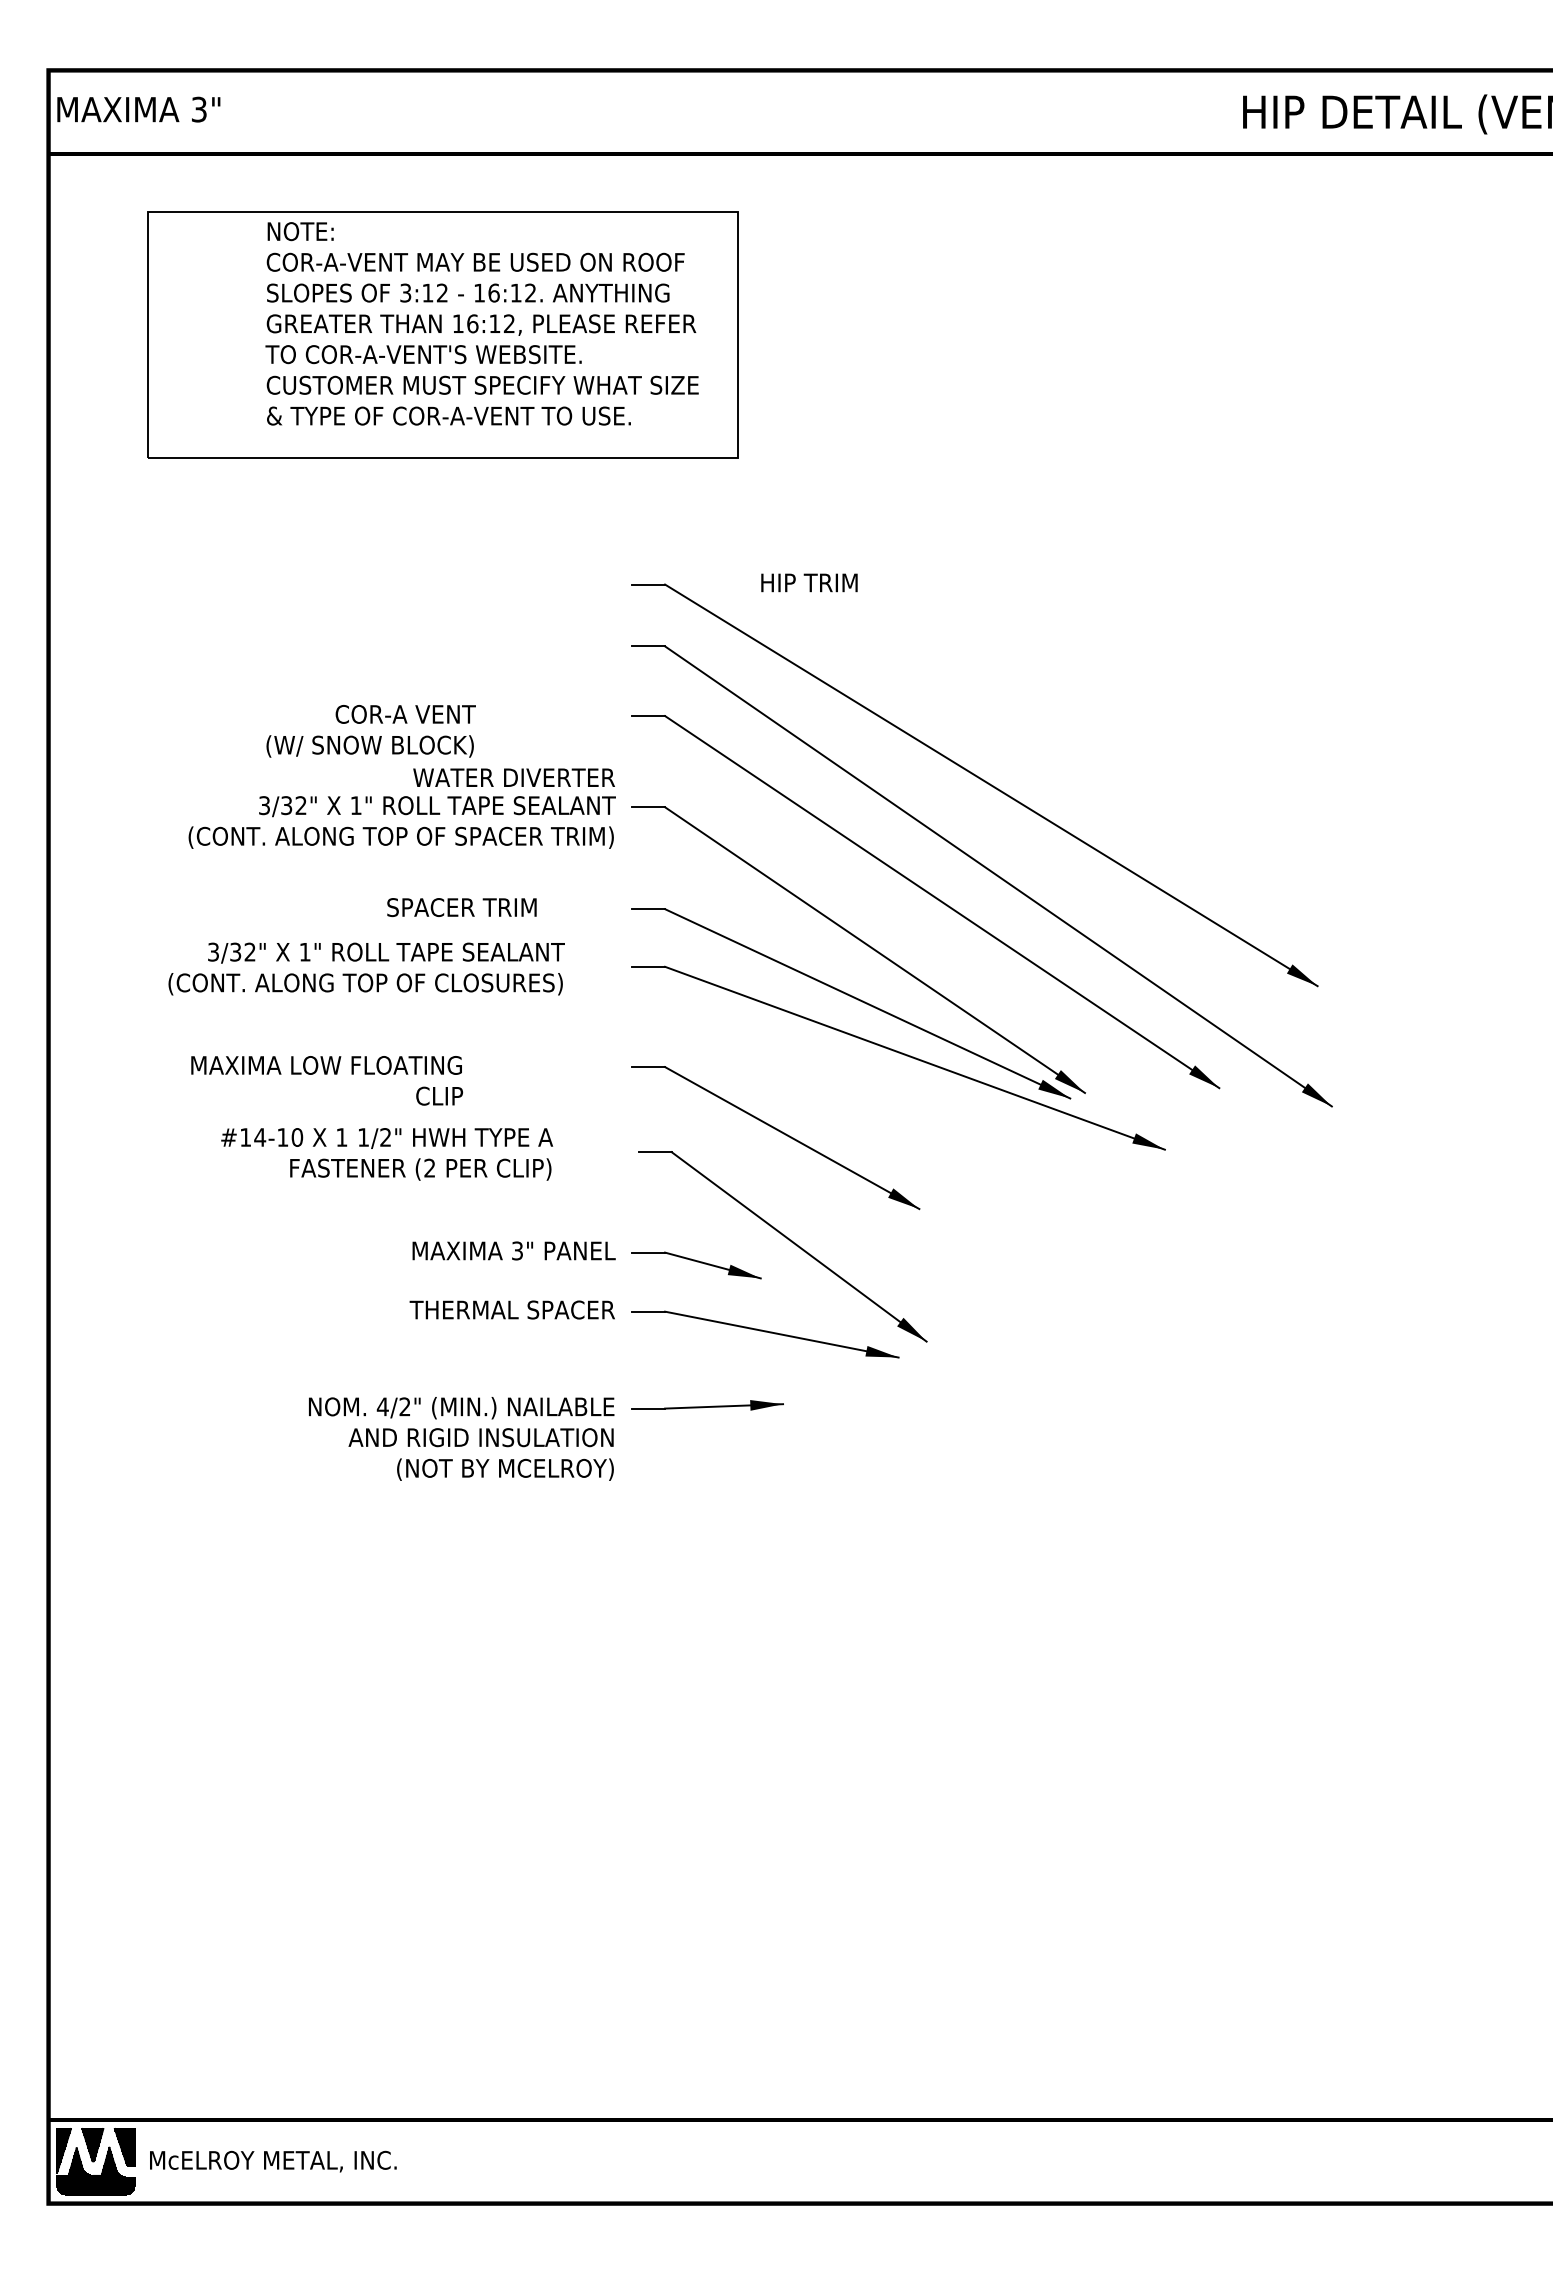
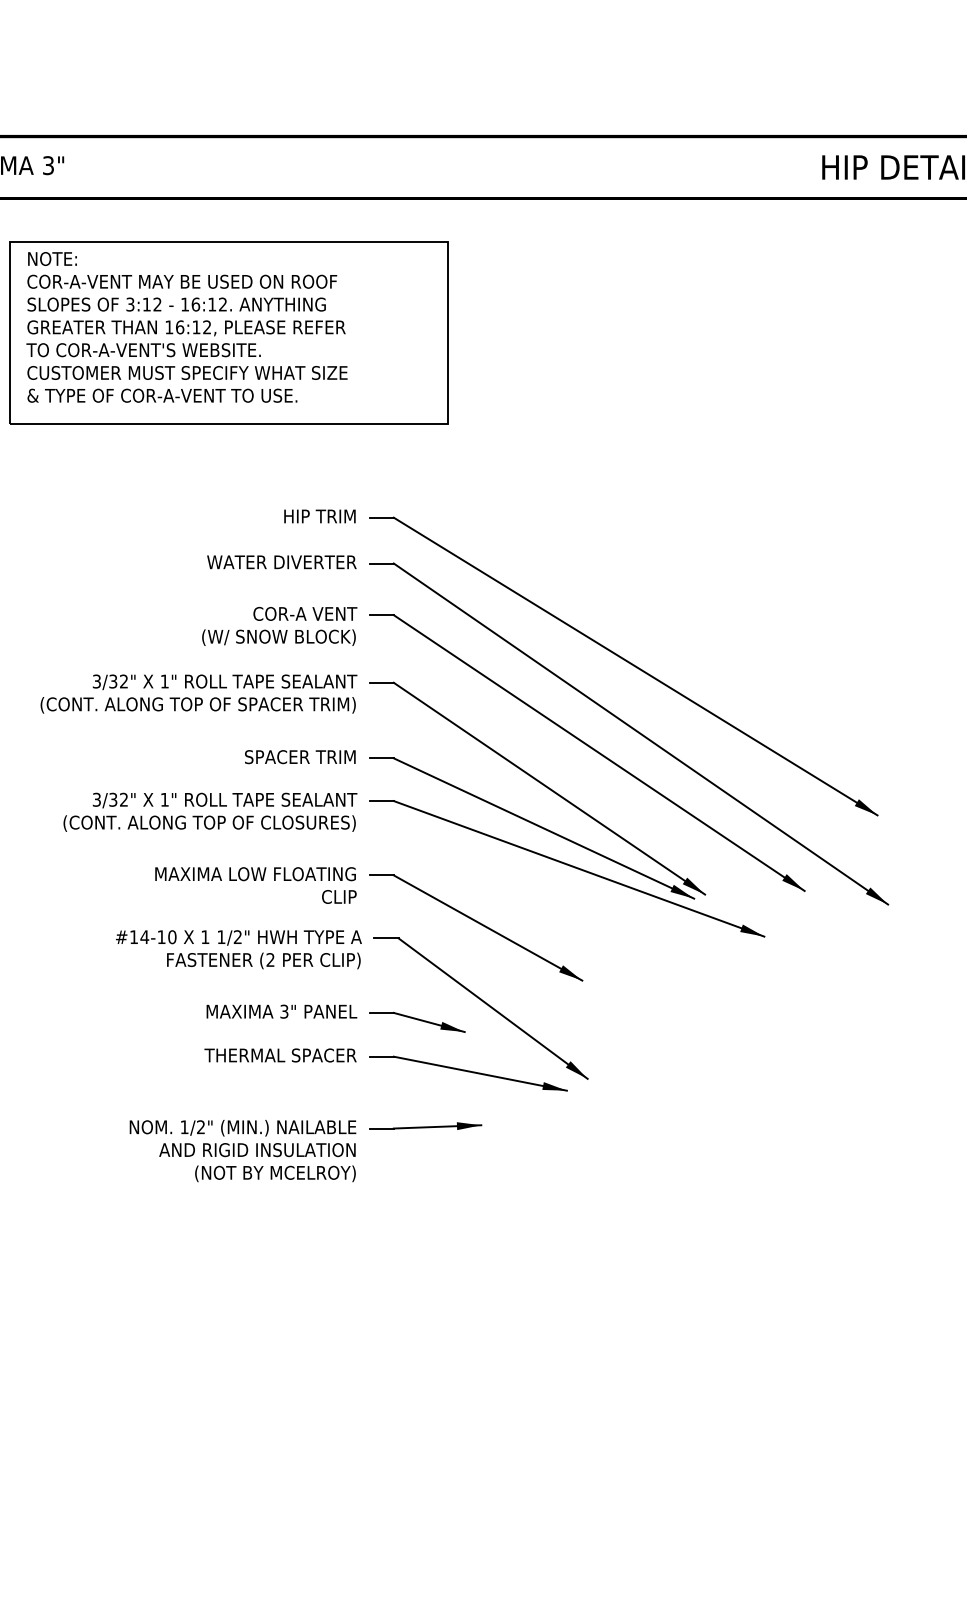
text: (481, 323) -> (186, 327), moved
text: (809, 582) -> (319, 516), moved
text: (370, 731) -> (279, 626), moved
text: (513, 777) -> (281, 562), moved
text: (461, 907) -> (299, 757), moved
text: (366, 968) -> (210, 811), moved
text: (326, 1080) -> (255, 885), moved
text: (387, 1154) -> (239, 949), moved
text: (382, 1406) -> (184, 1126), 4/2" -> 1/2"

